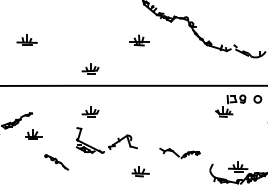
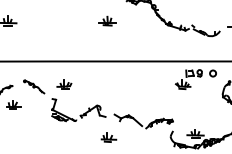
part: (90, 68) -> (64, 46), removed
part: (179, 153) -> (143, 121), size x1.67
part: (56, 162) -> (34, 86), moved

